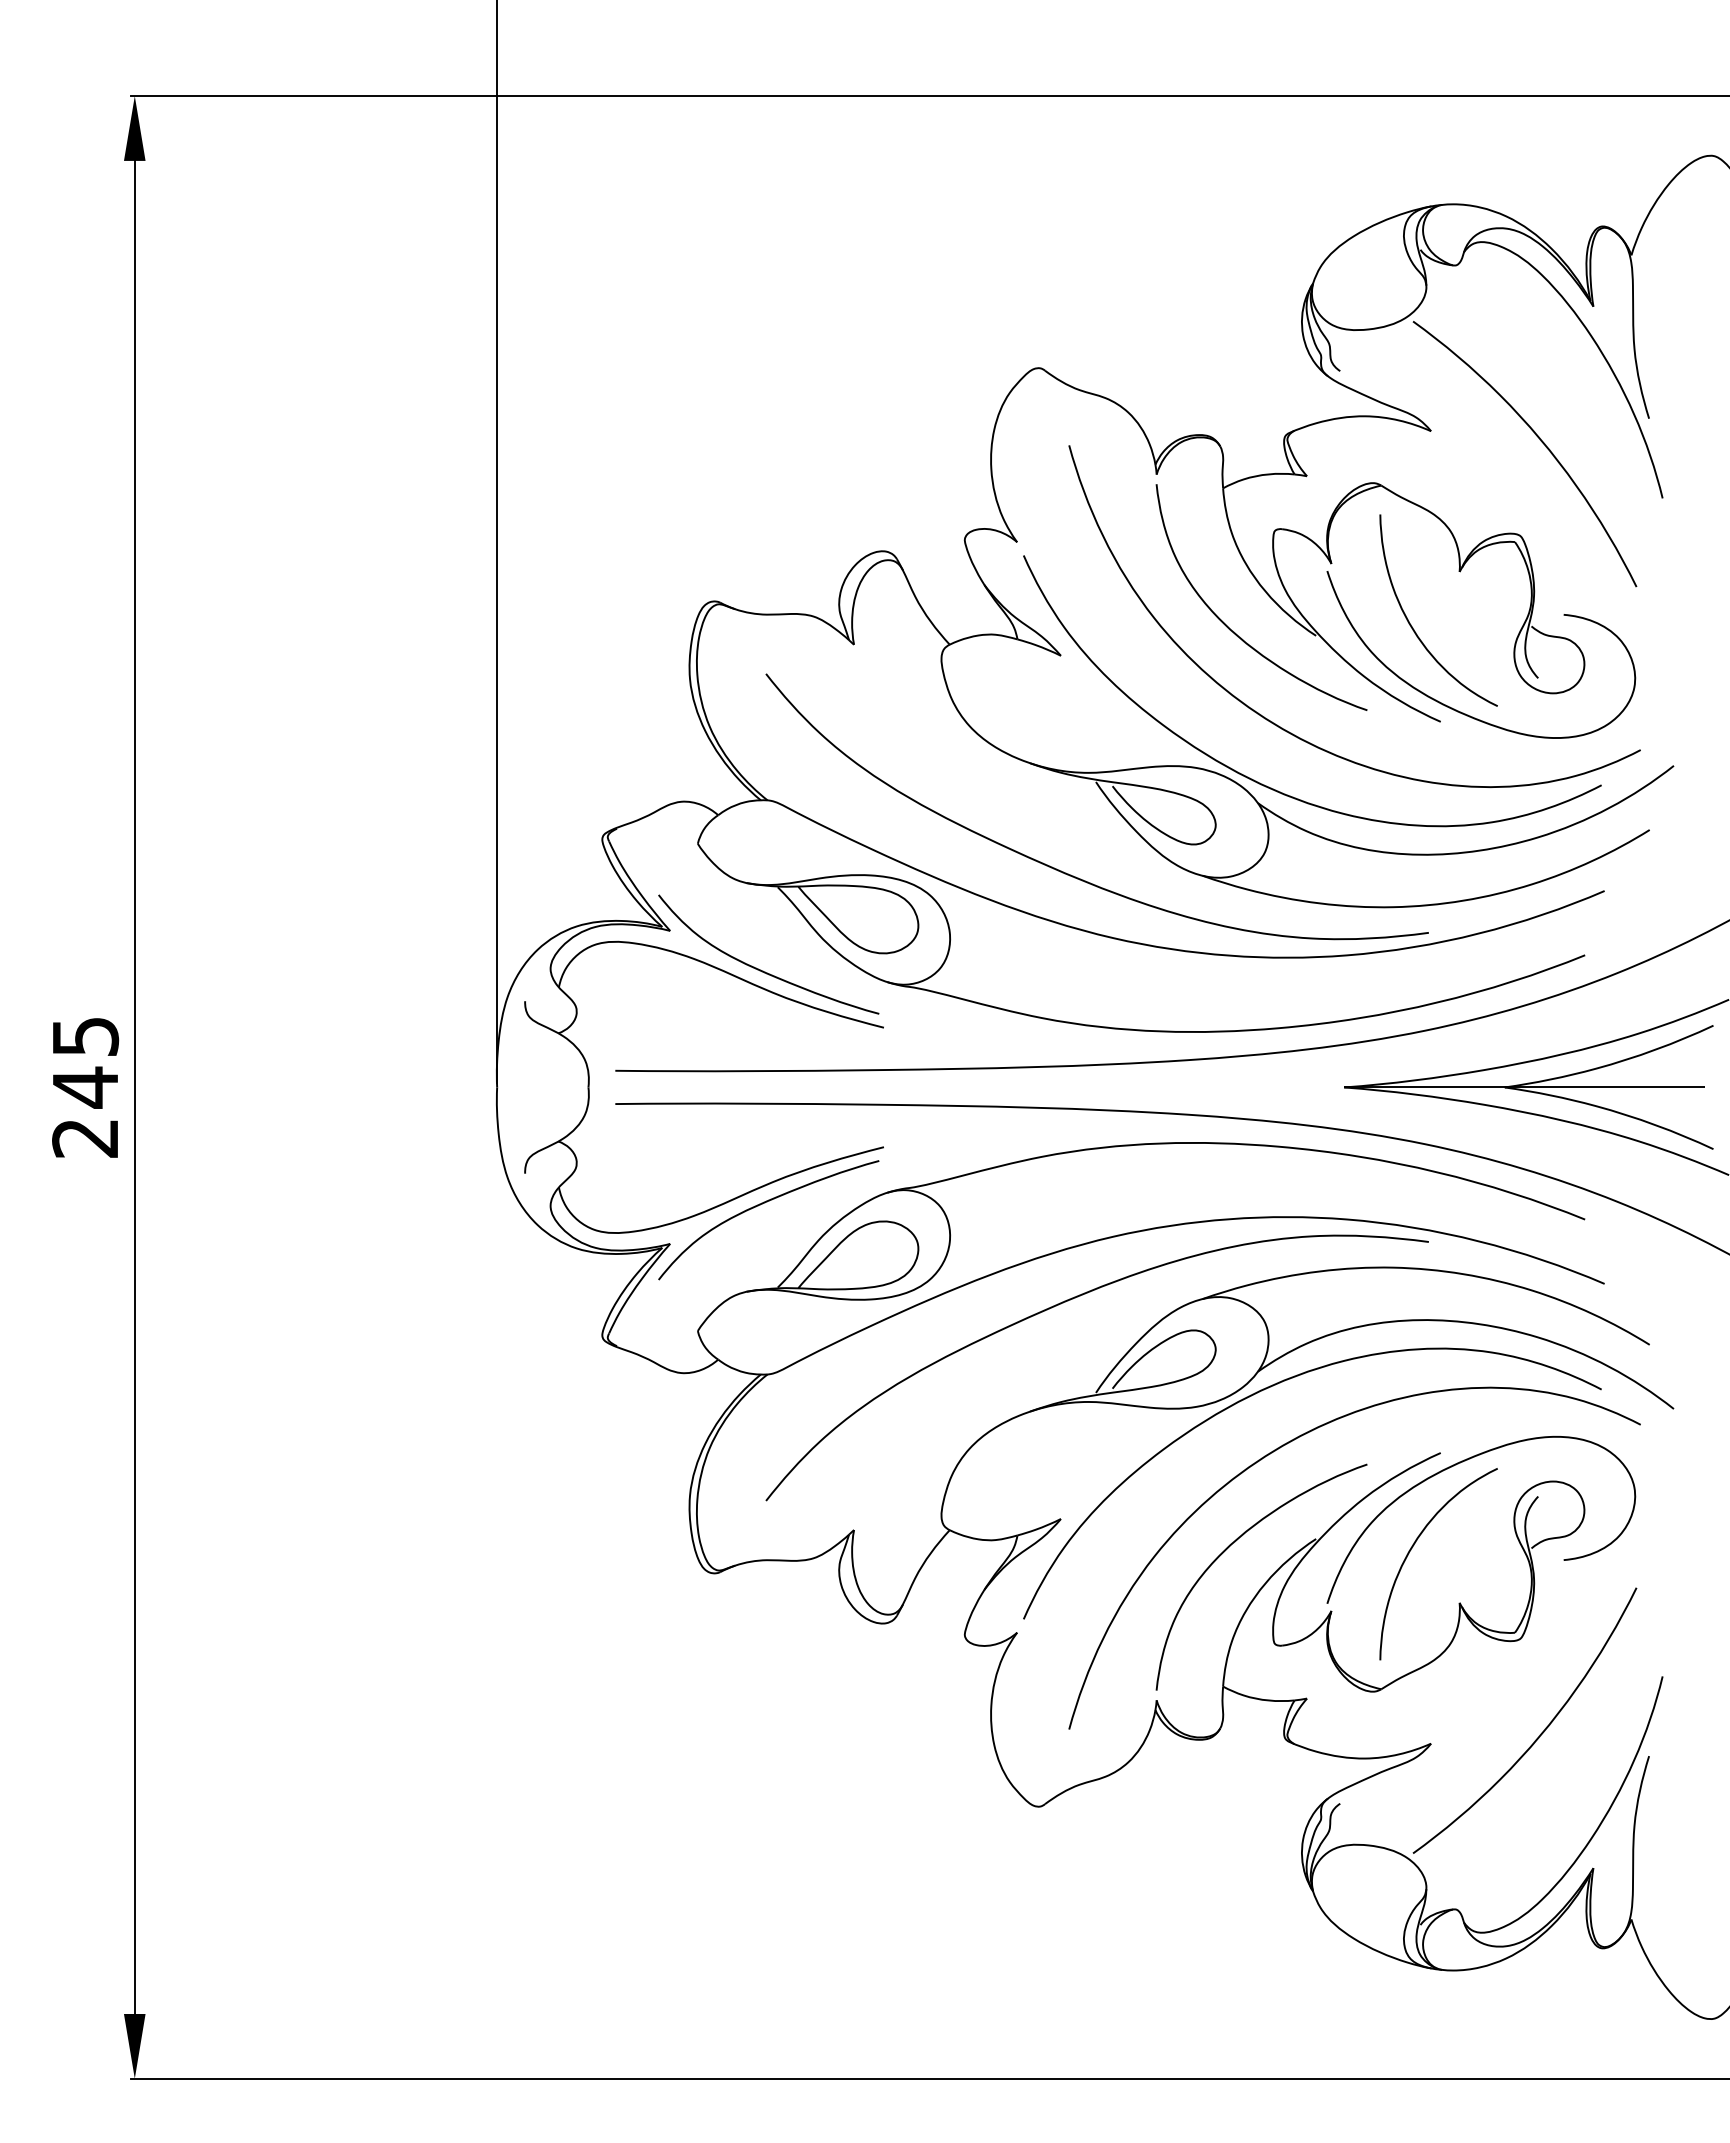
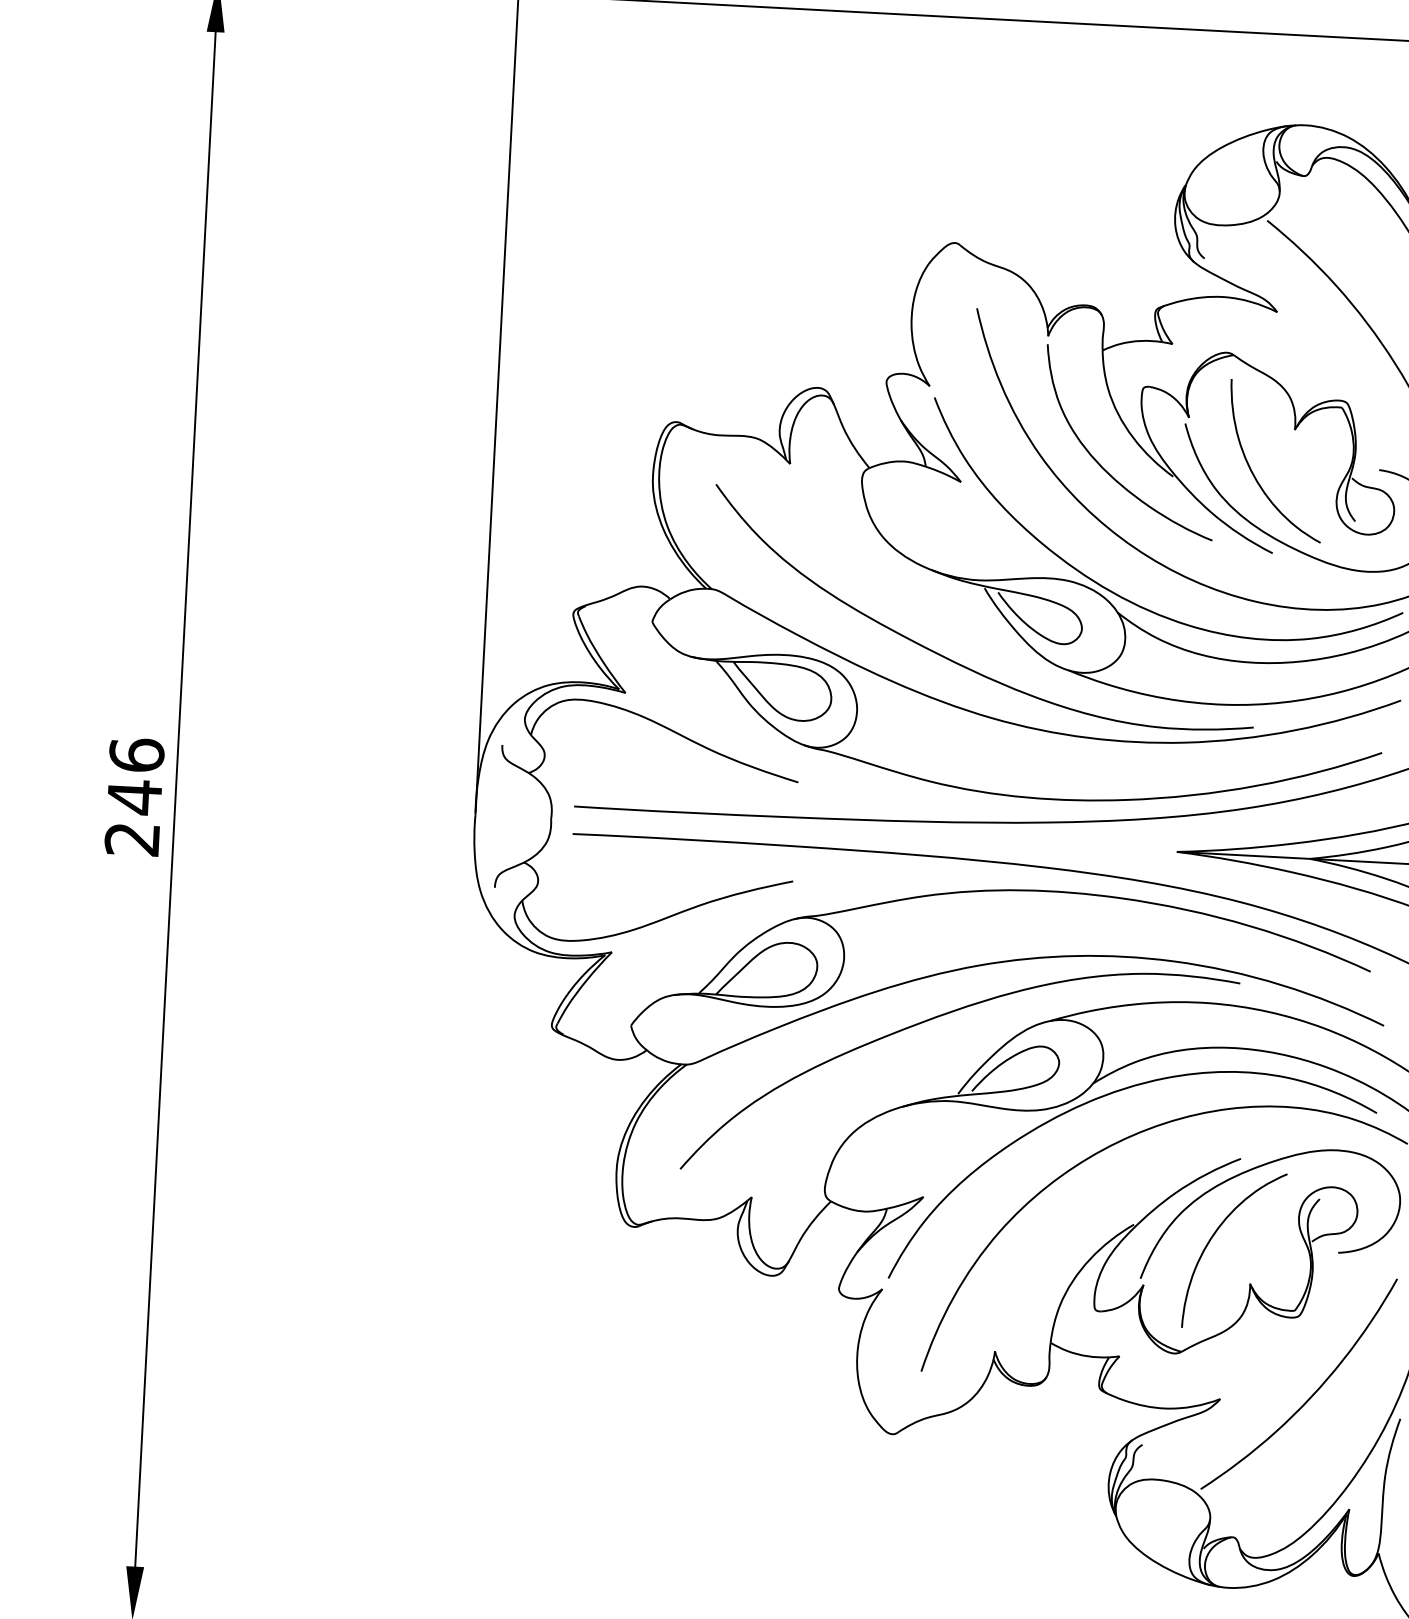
curve: (763, 970) -> (701, 729), removed
text: (85, 1036) -> (136, 755), 245 -> 246
curve: (760, 1205) -> (688, 924), removed
curve: (1235, 1542) -> (1067, 1223), removed

